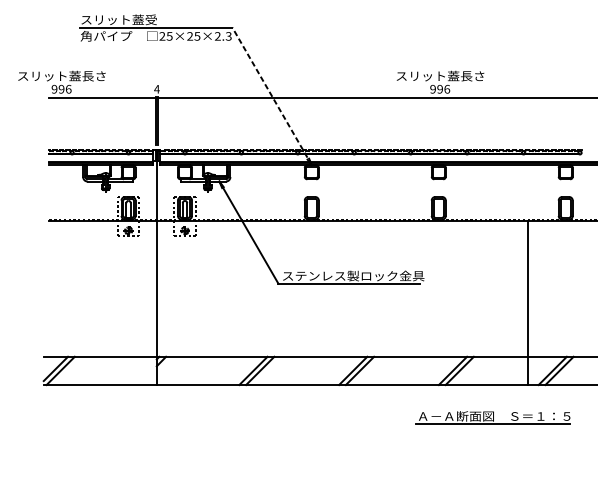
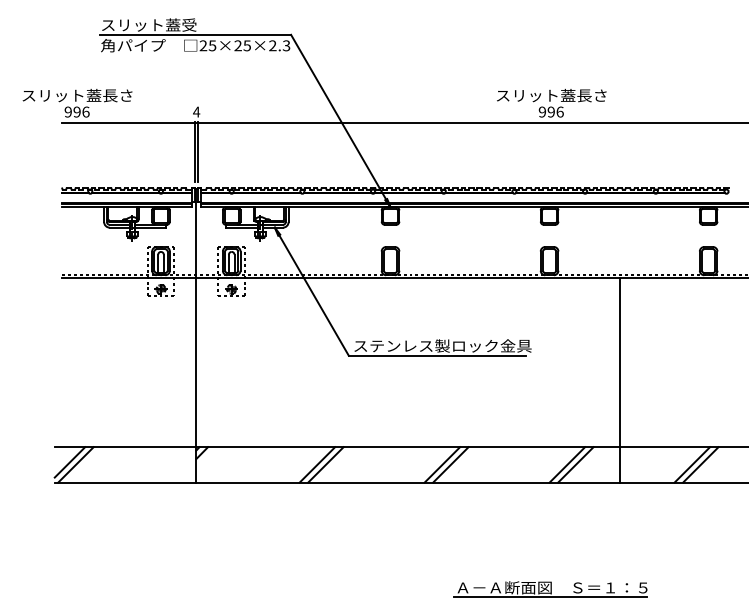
line: (271, 96) -> (340, 121), dashed -> solid
line: (528, 302) -> (620, 379), moved
part: (492, 417) -> (550, 589), moved

